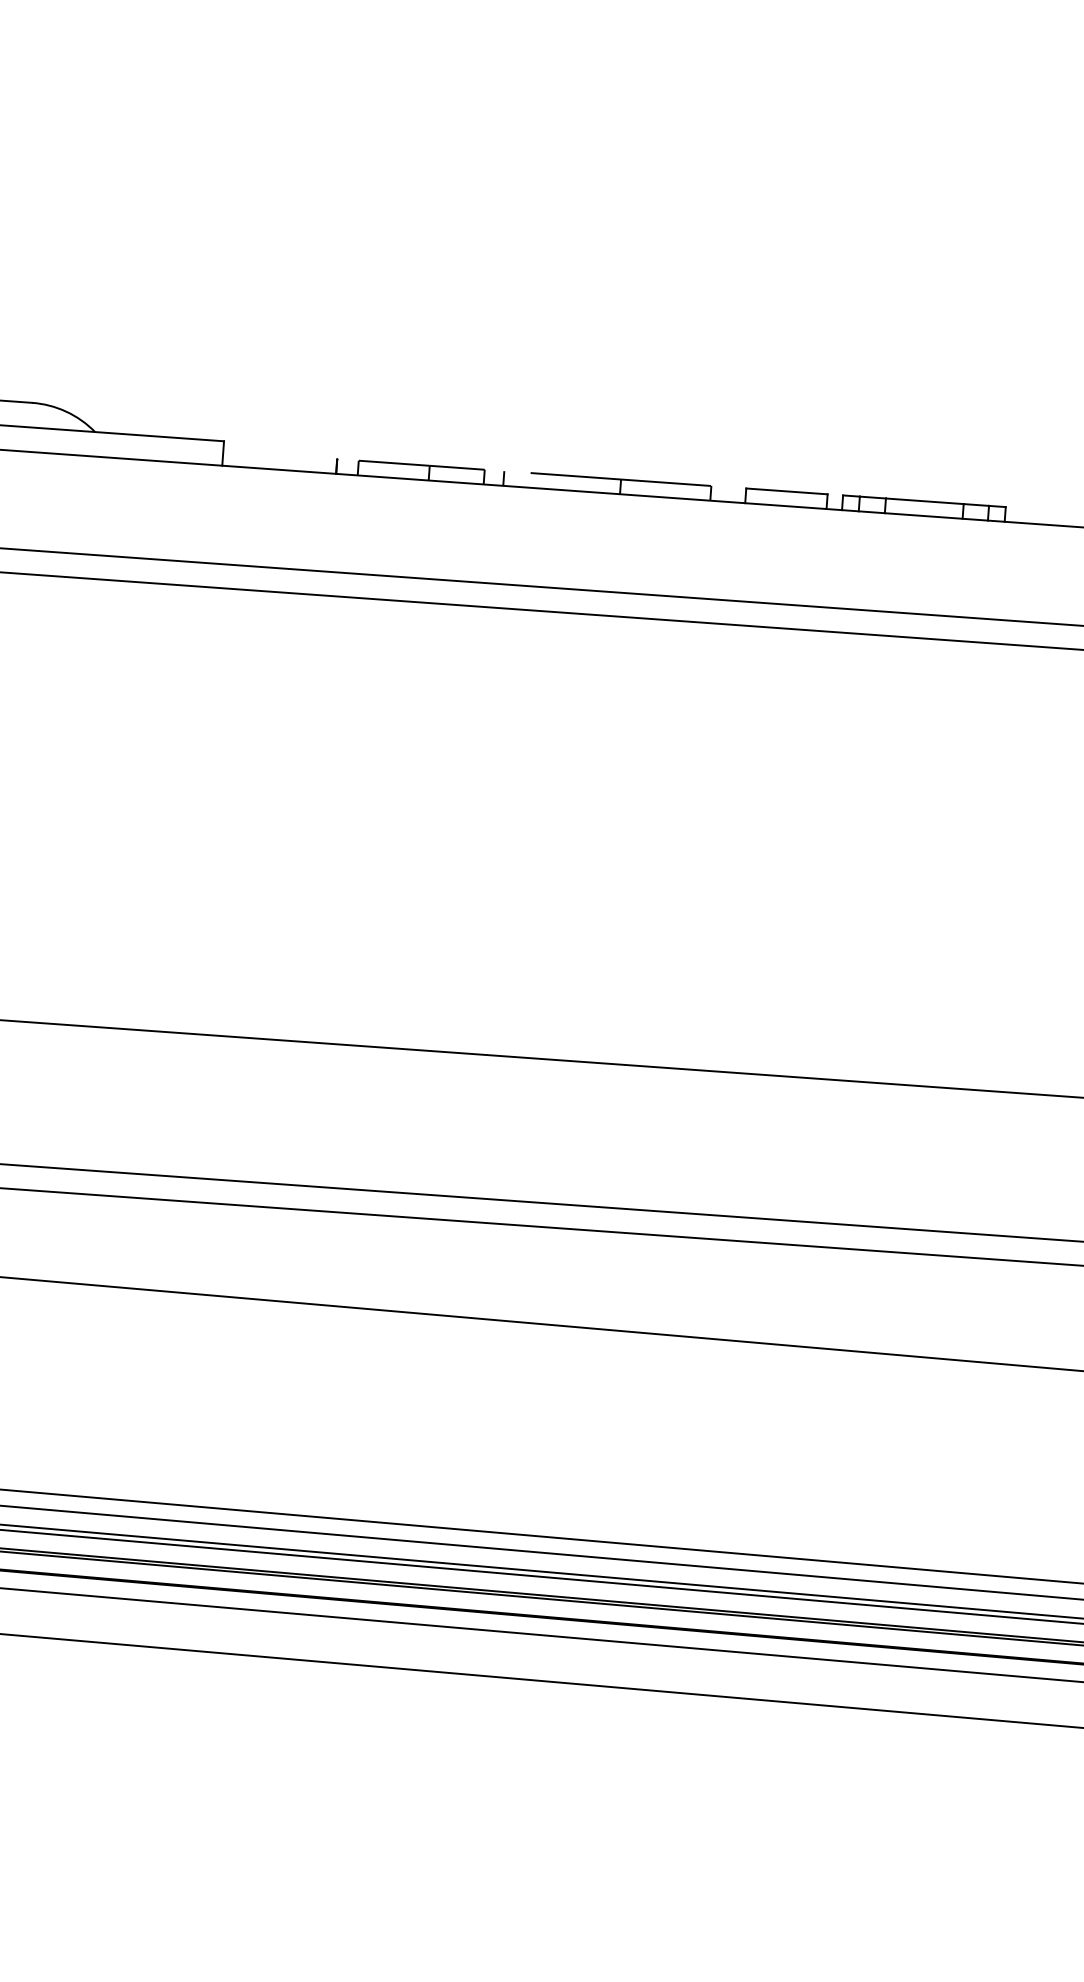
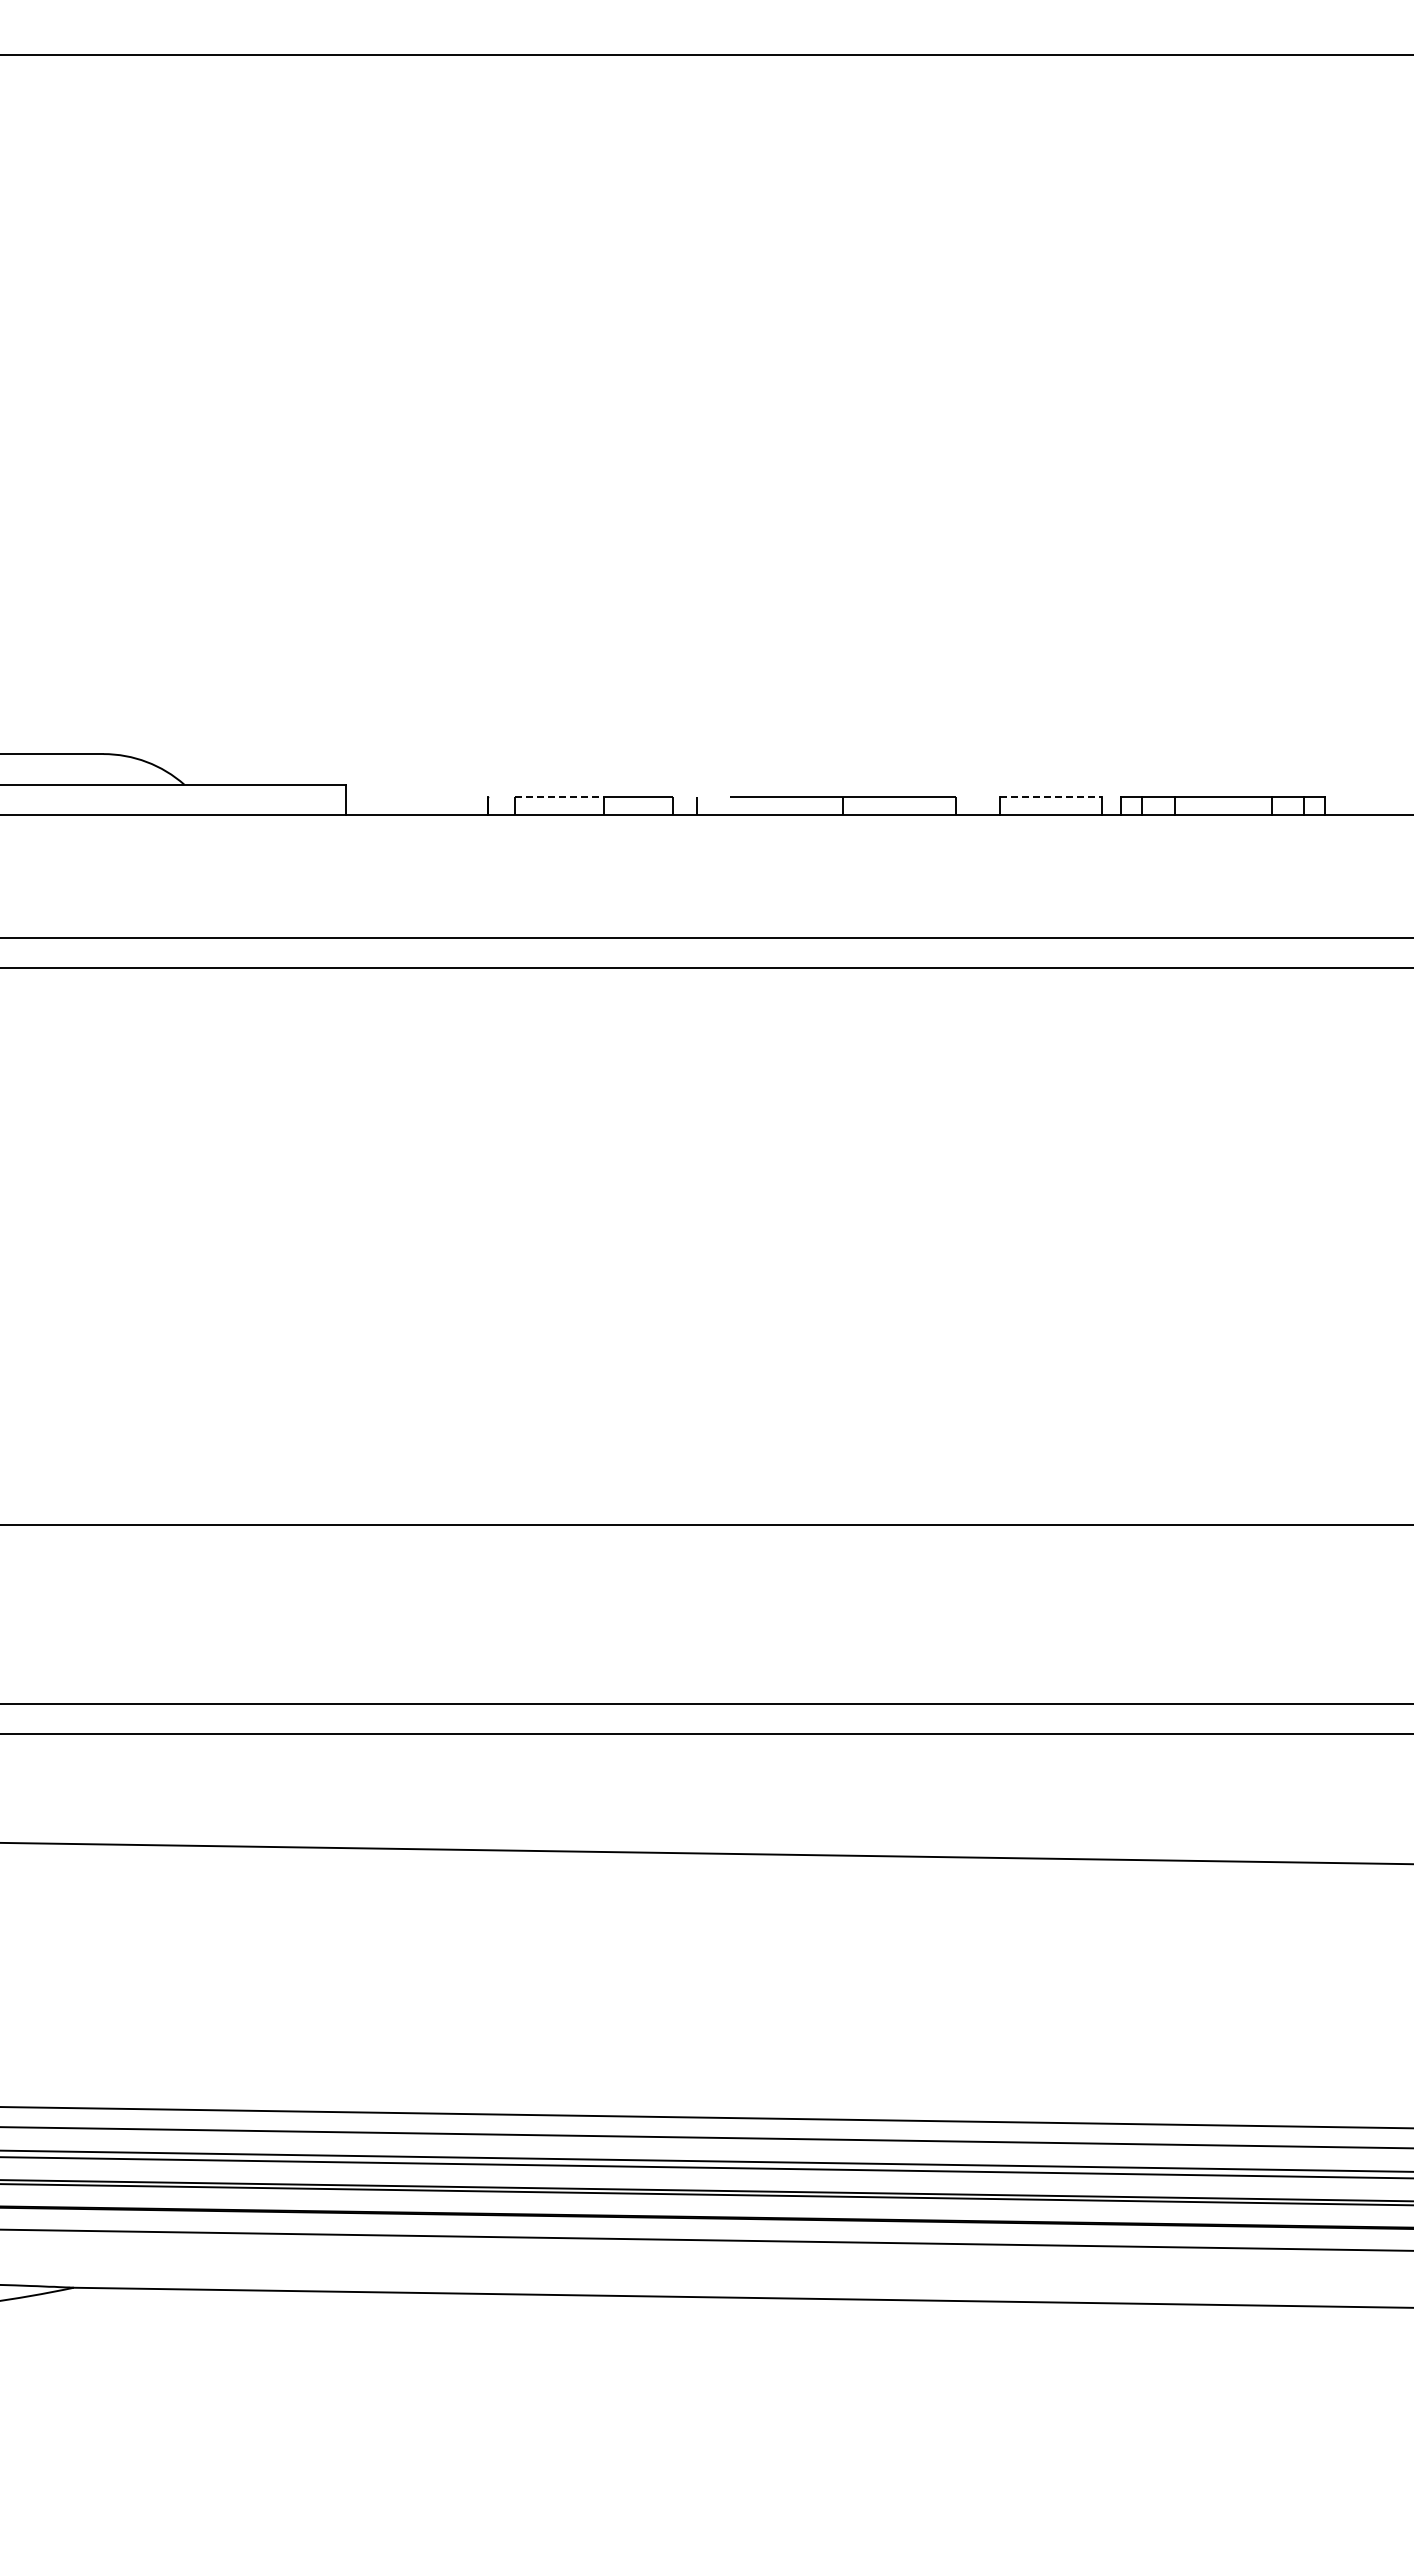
line: (394, 462) -> (559, 796), solid -> dashed
line: (786, 491) -> (1050, 796), solid -> dashed

